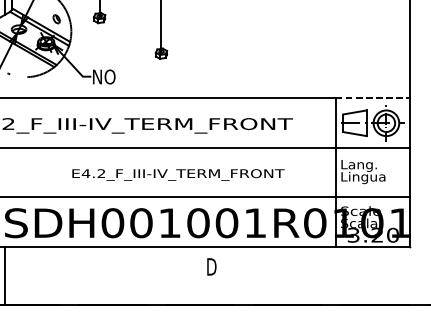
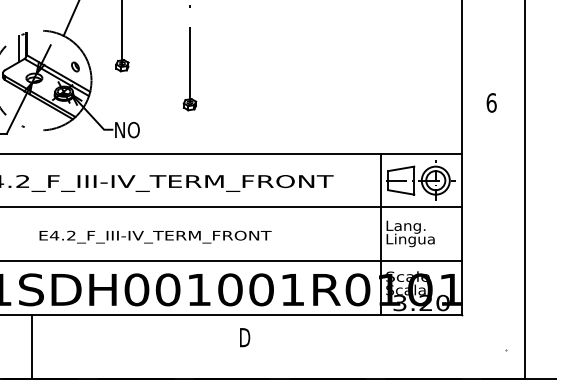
line: (373, 98) -> (421, 153), dashed -> solid
text: (178, 174) -> (155, 236), moved
line: (4, 275) -> (31, 347), moved

